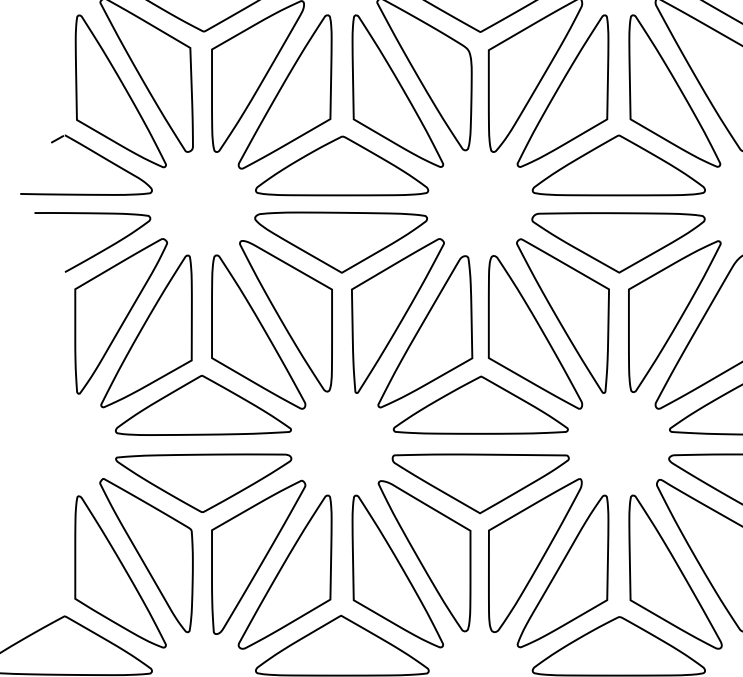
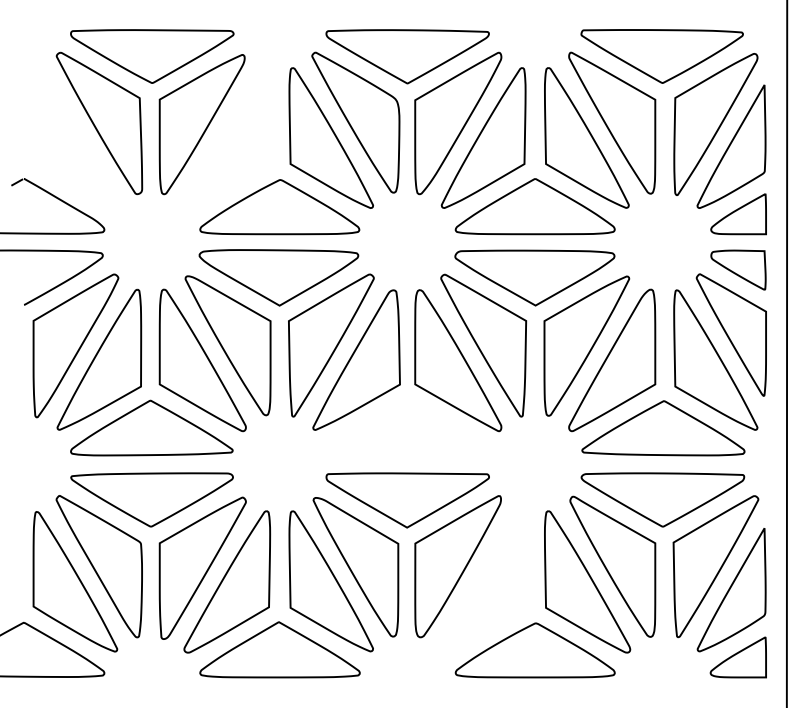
part: (120, 91) -> (75, 138), removed
part: (285, 91) -> (227, 138), removed
part: (480, 404) -> (407, 427), removed
part: (562, 571) -> (483, 581), removed

